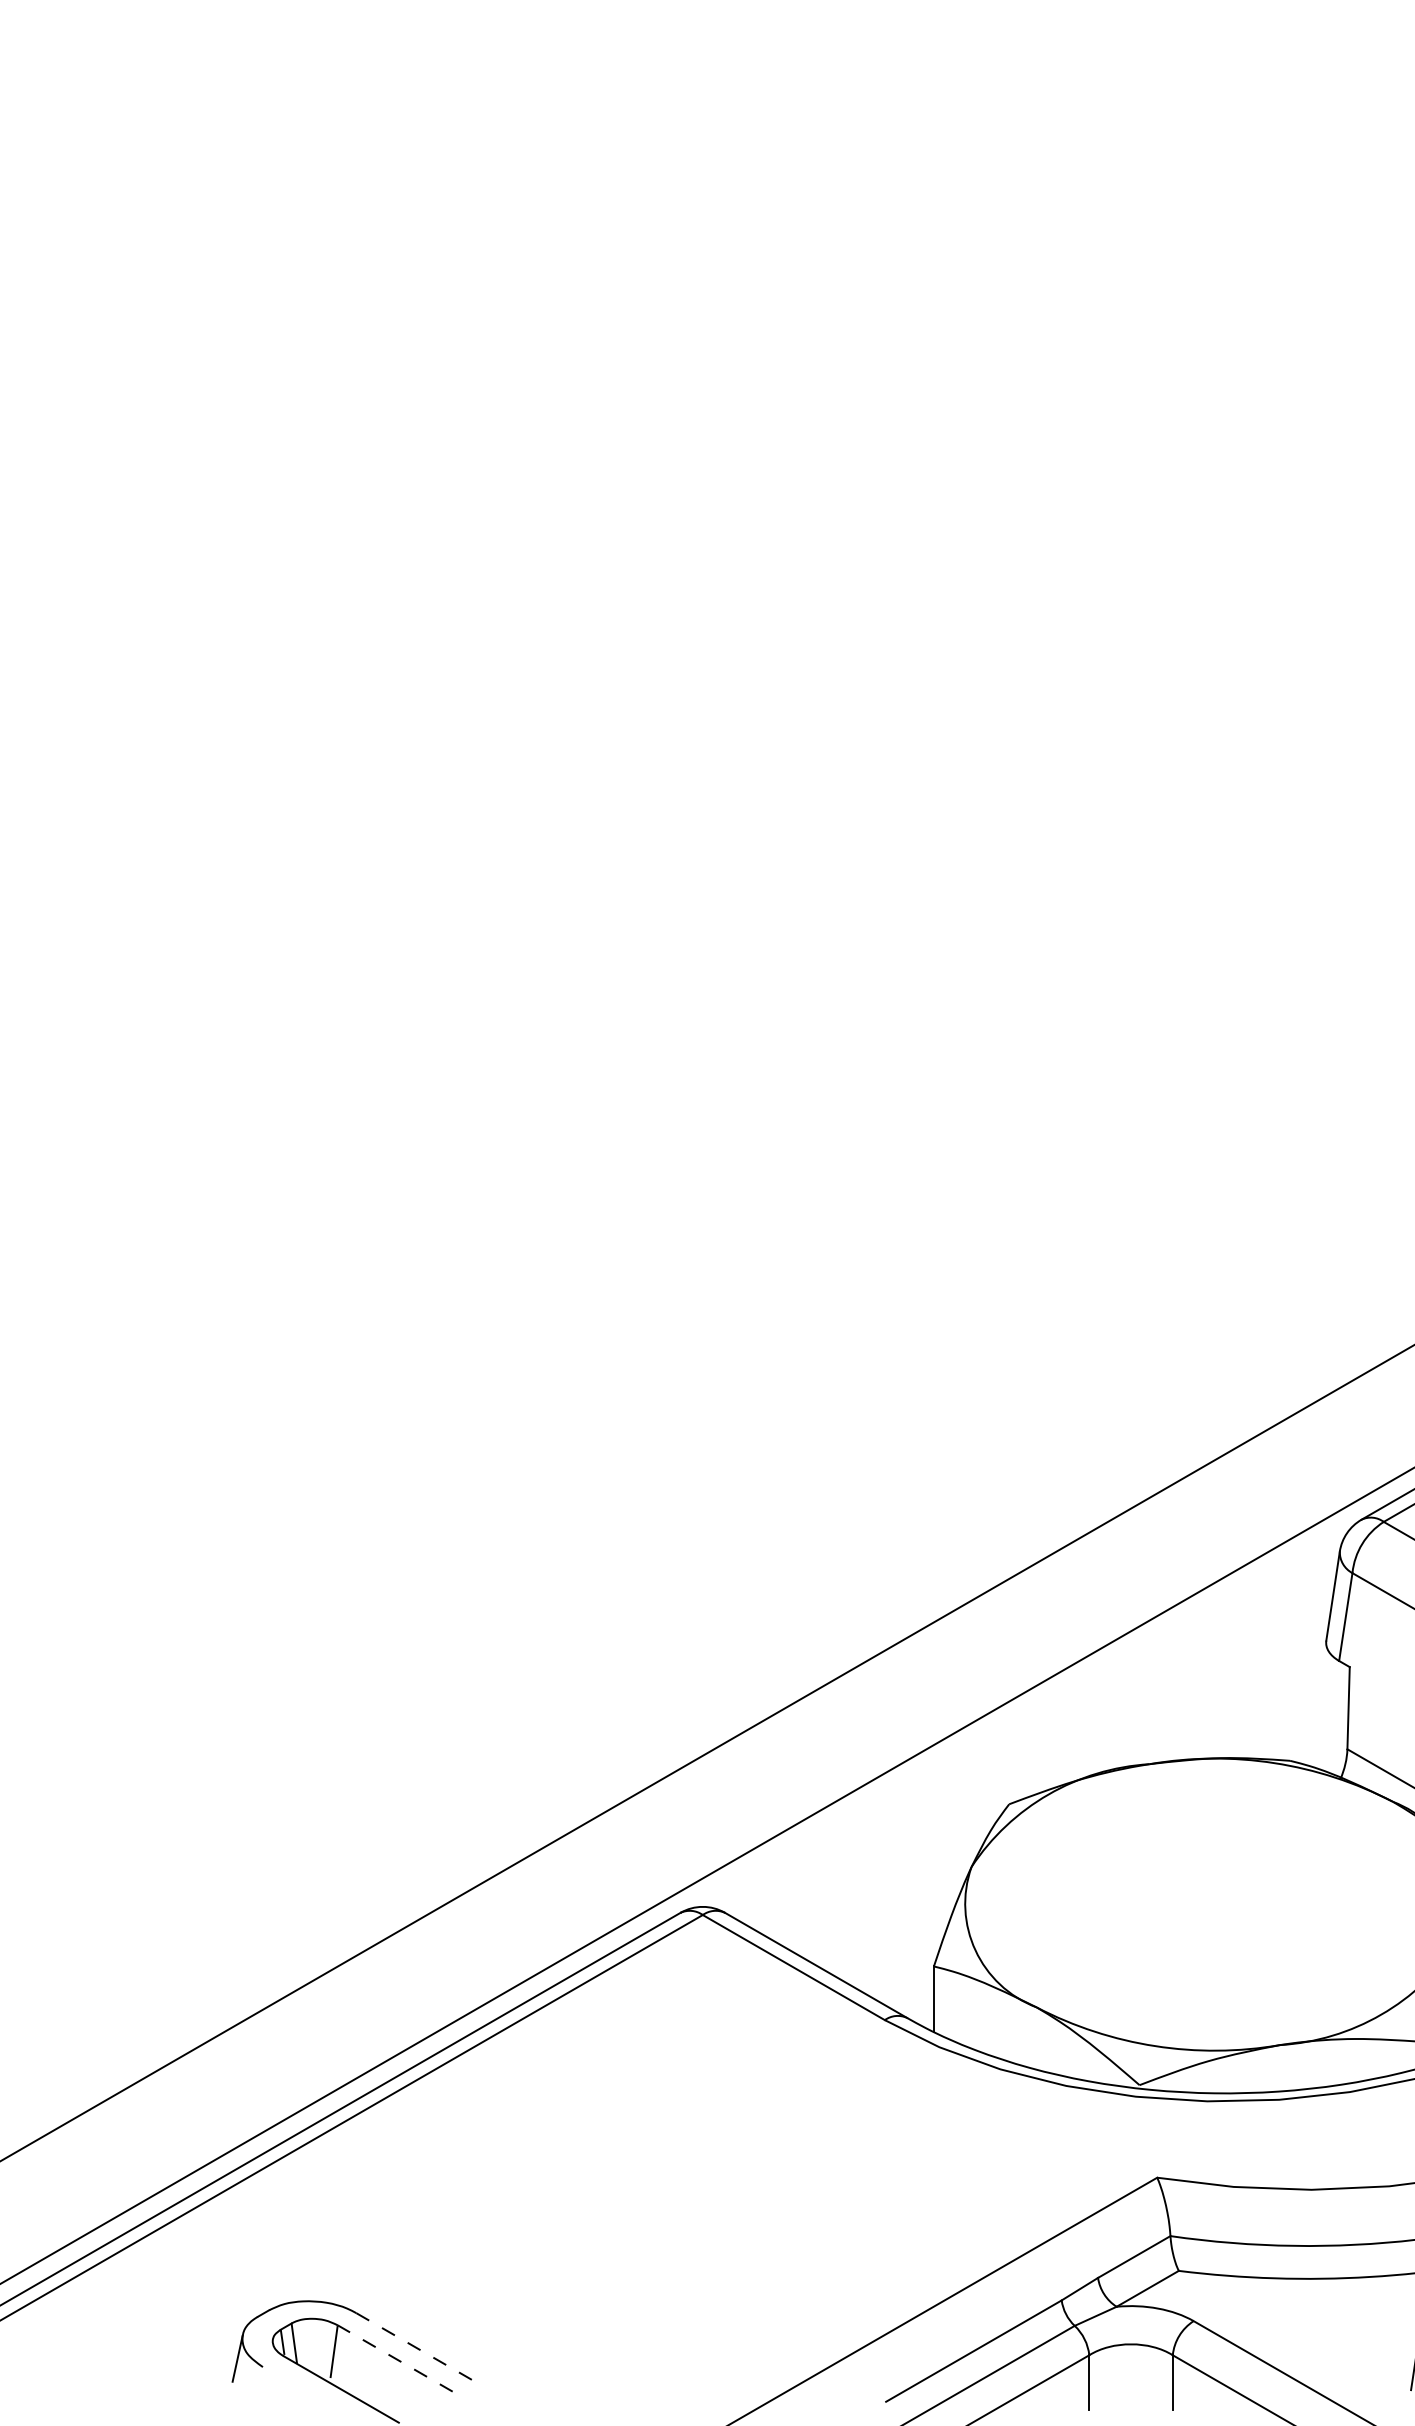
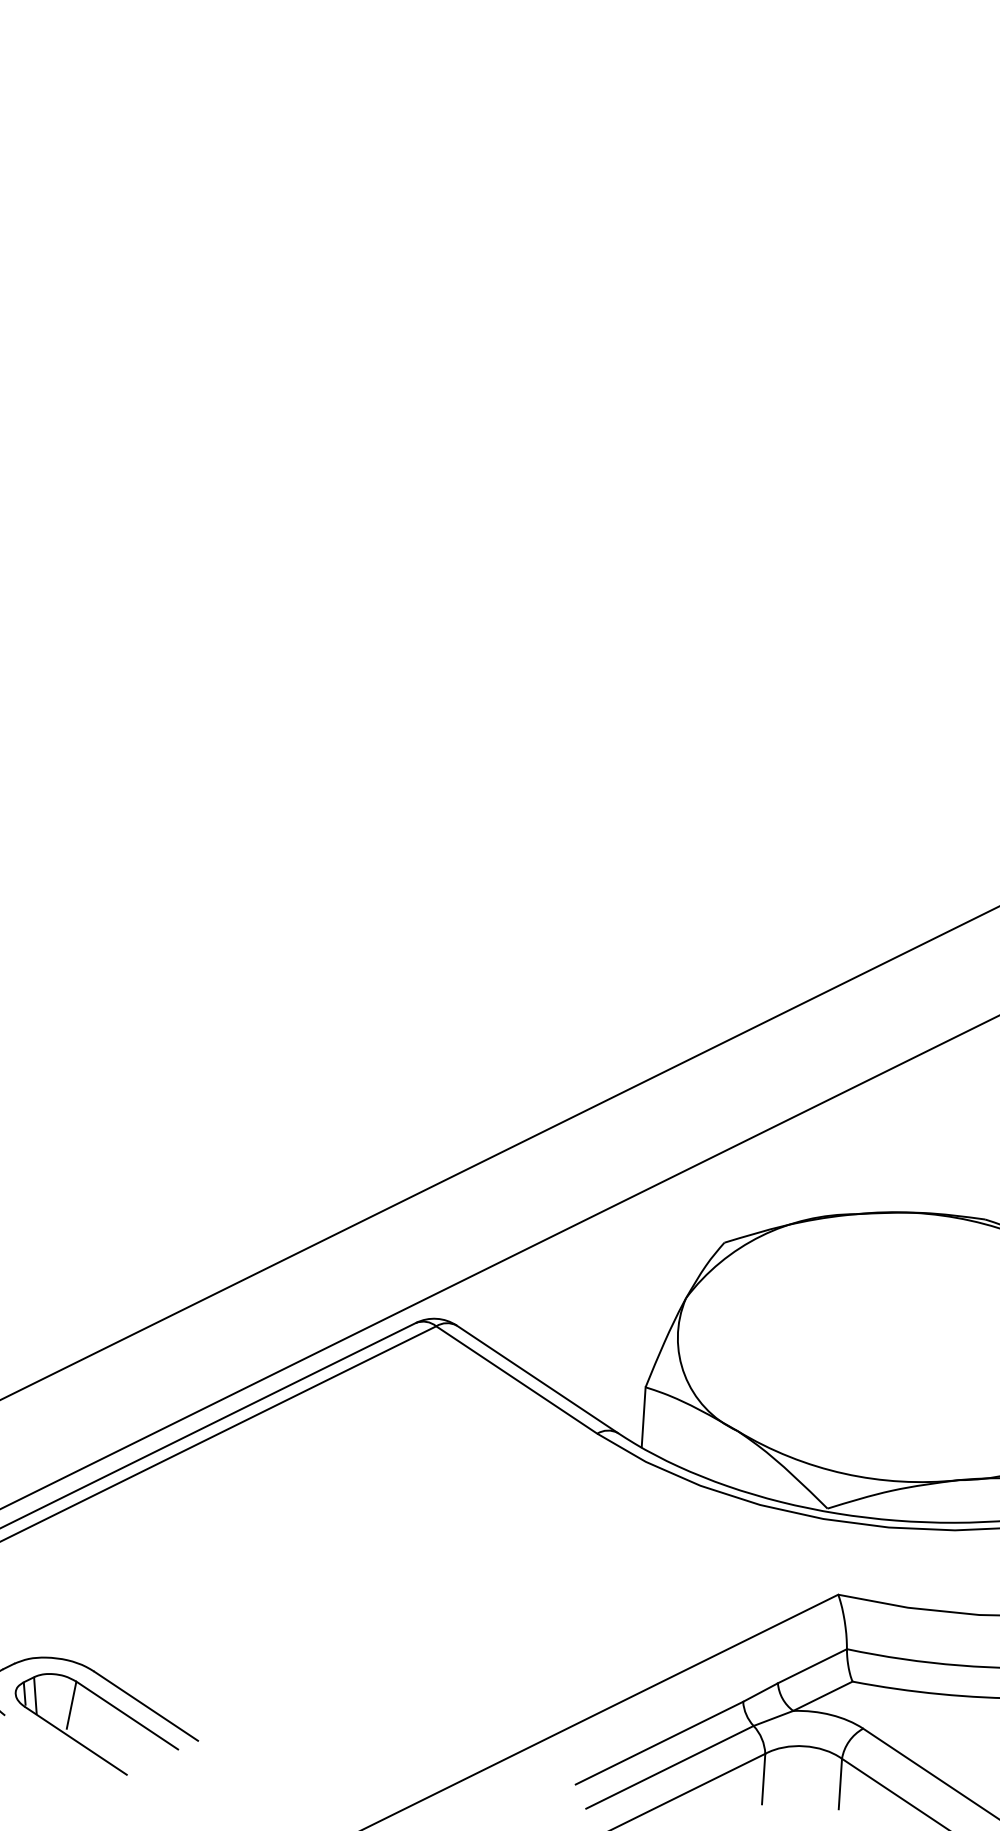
line: (415, 2347) -> (146, 1706), dashed -> solid
line: (394, 2358) -> (126, 1715), dashed -> solid

